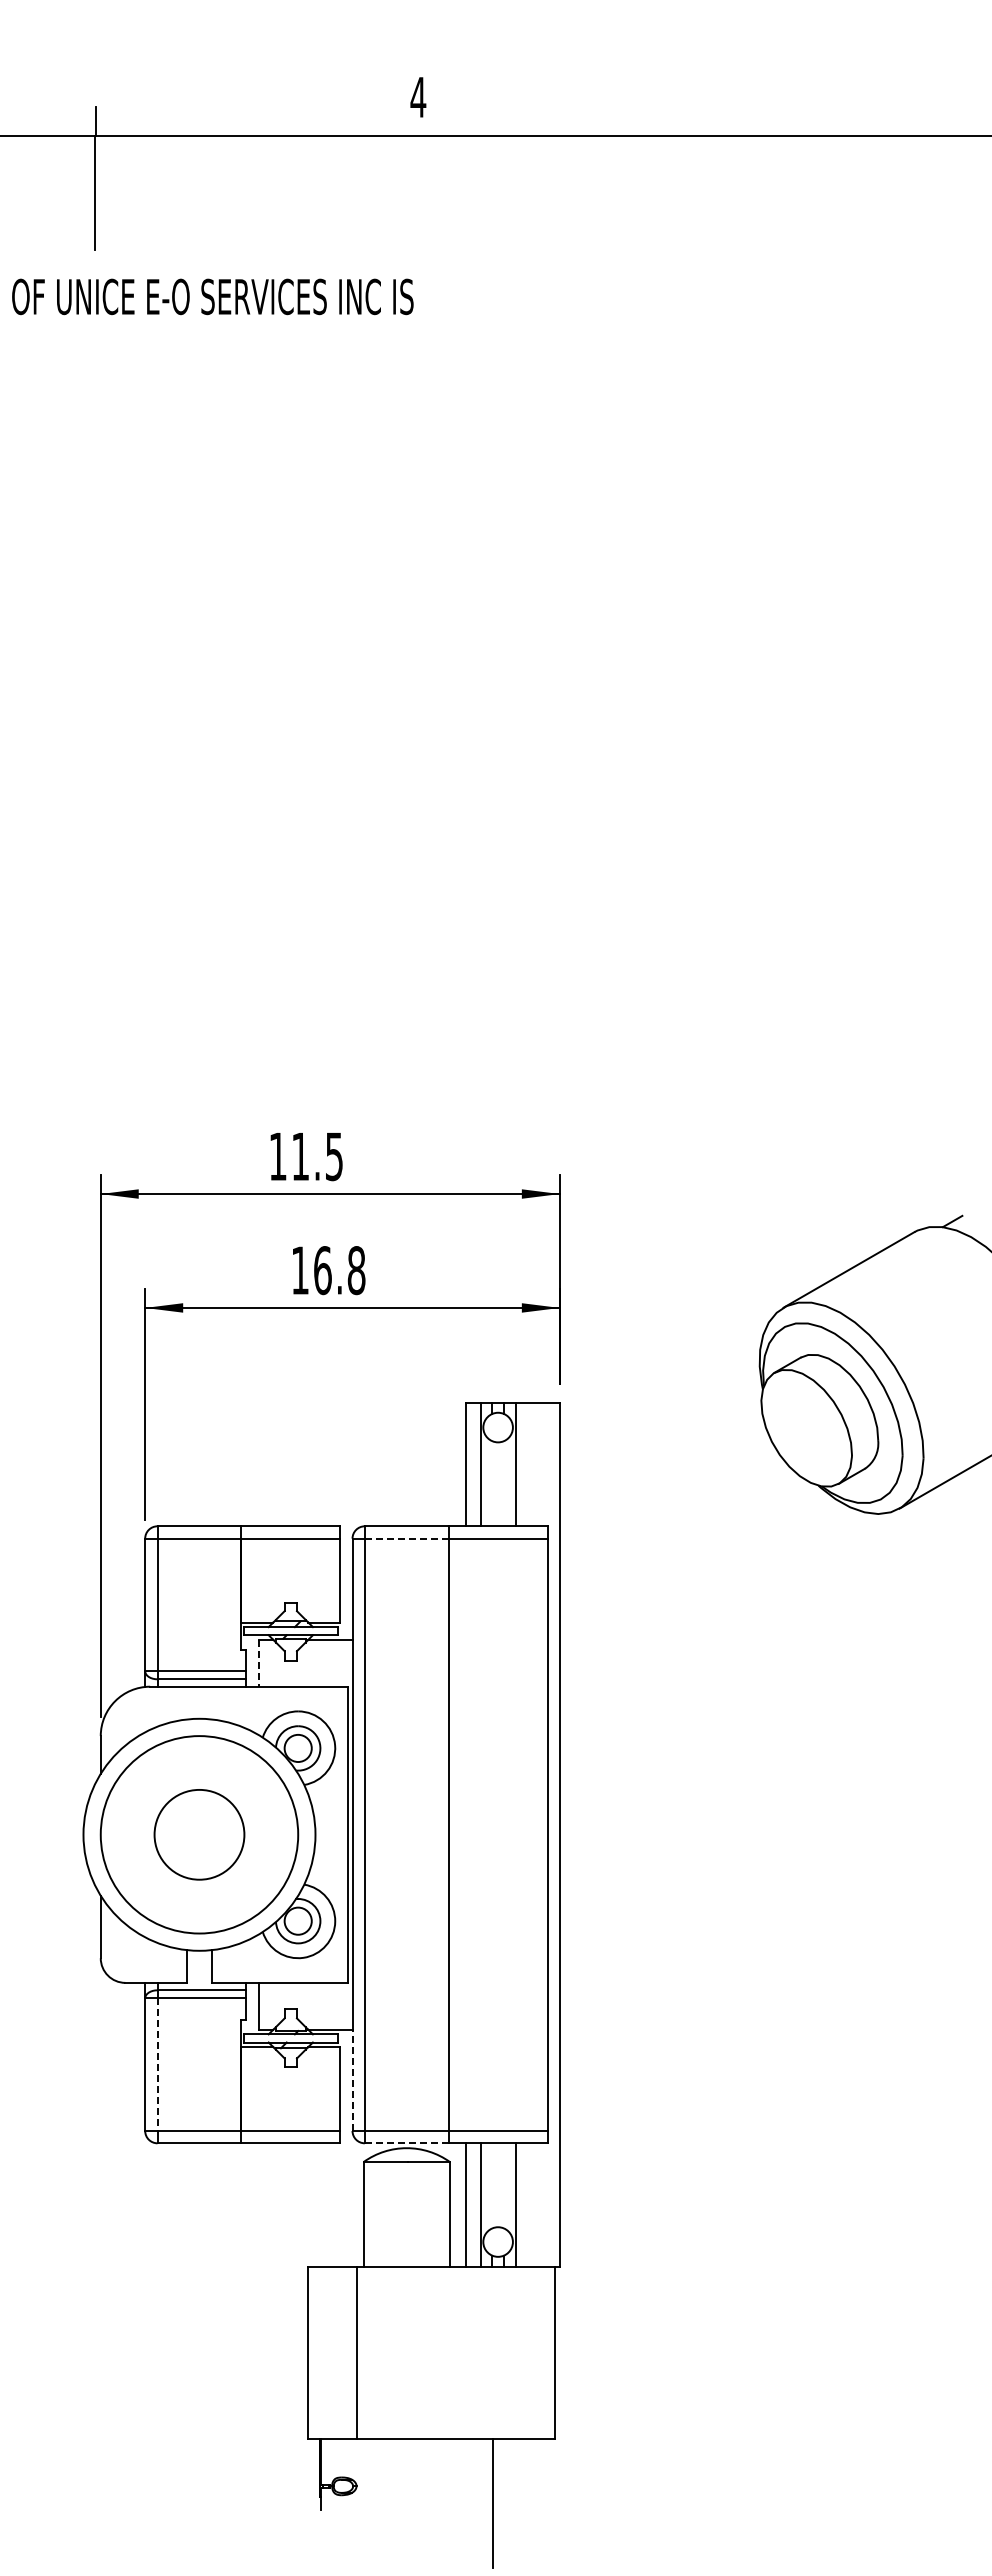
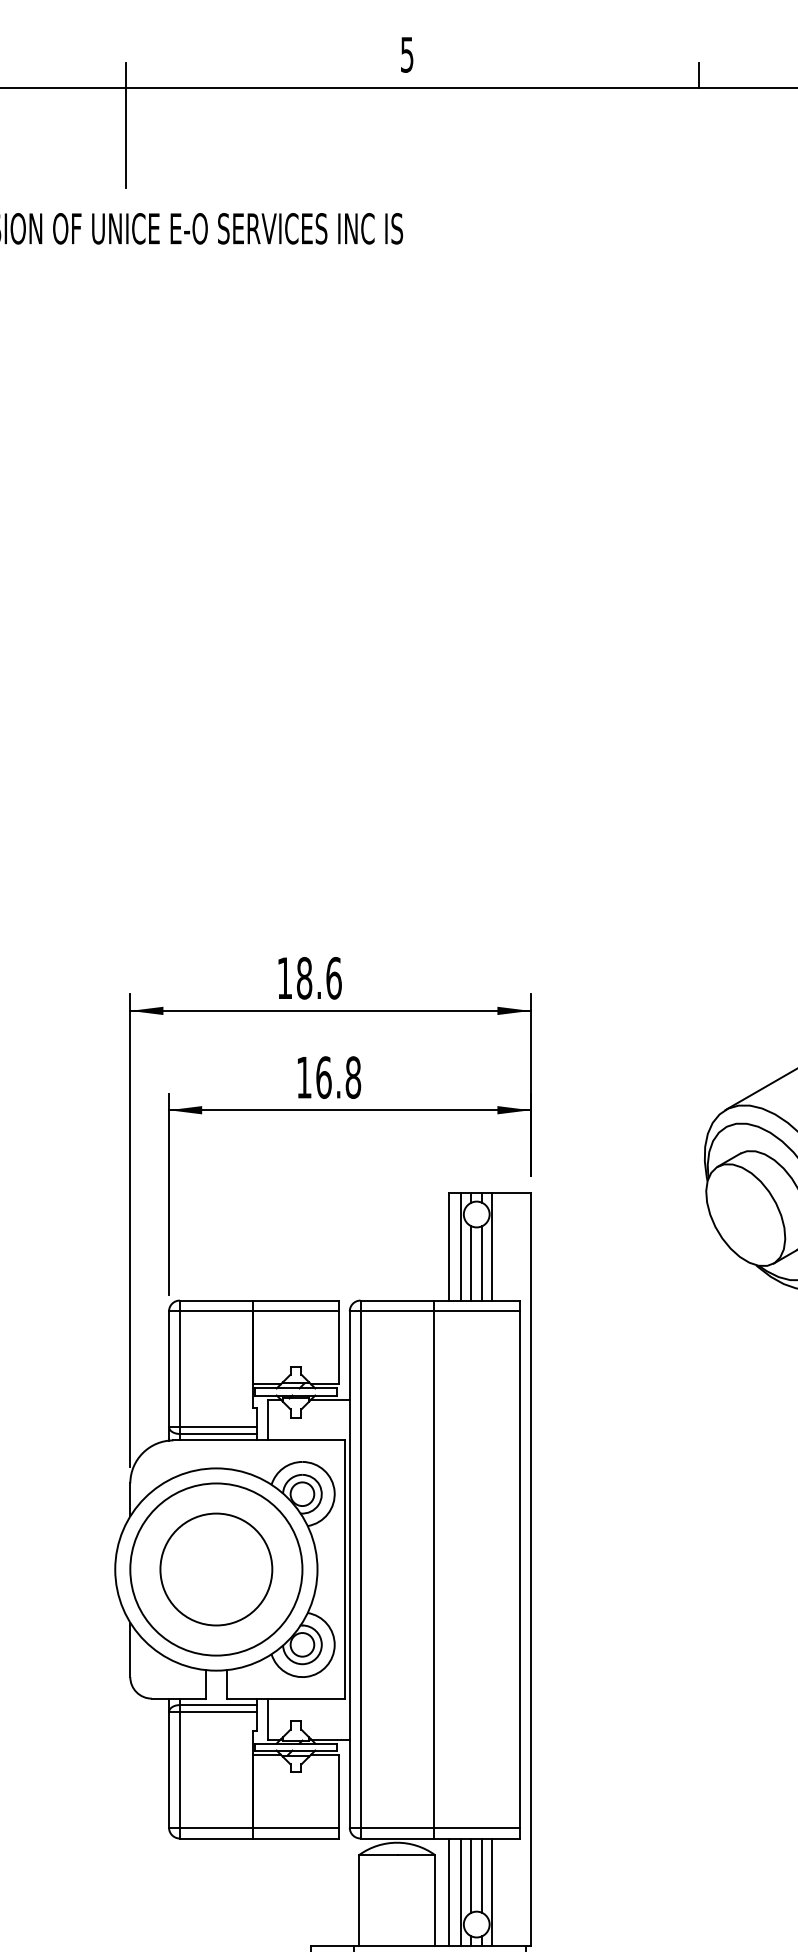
text: (418, 97) -> (407, 54), 4 -> 5
line: (753, 121) -> (699, 75), added
text: (317, 1156) -> (319, 978), 11.5 -> 18.6
line: (491, 1483) -> (470, 1263), added
line: (504, 1483) -> (482, 1263), added
line: (406, 1538) -> (396, 1311), dashed -> solid
line: (258, 1663) -> (267, 1420), dashed -> solid
circle: (199, 1834) -> (216, 1569), size x1.43
line: (157, 2065) -> (179, 1770), dashed -> solid
line: (352, 2080) -> (349, 1783), dashed -> solid
line: (406, 2143) -> (396, 1838), dashed -> solid
line: (491, 2185) -> (470, 1875), added
line: (504, 2185) -> (482, 1875), added

